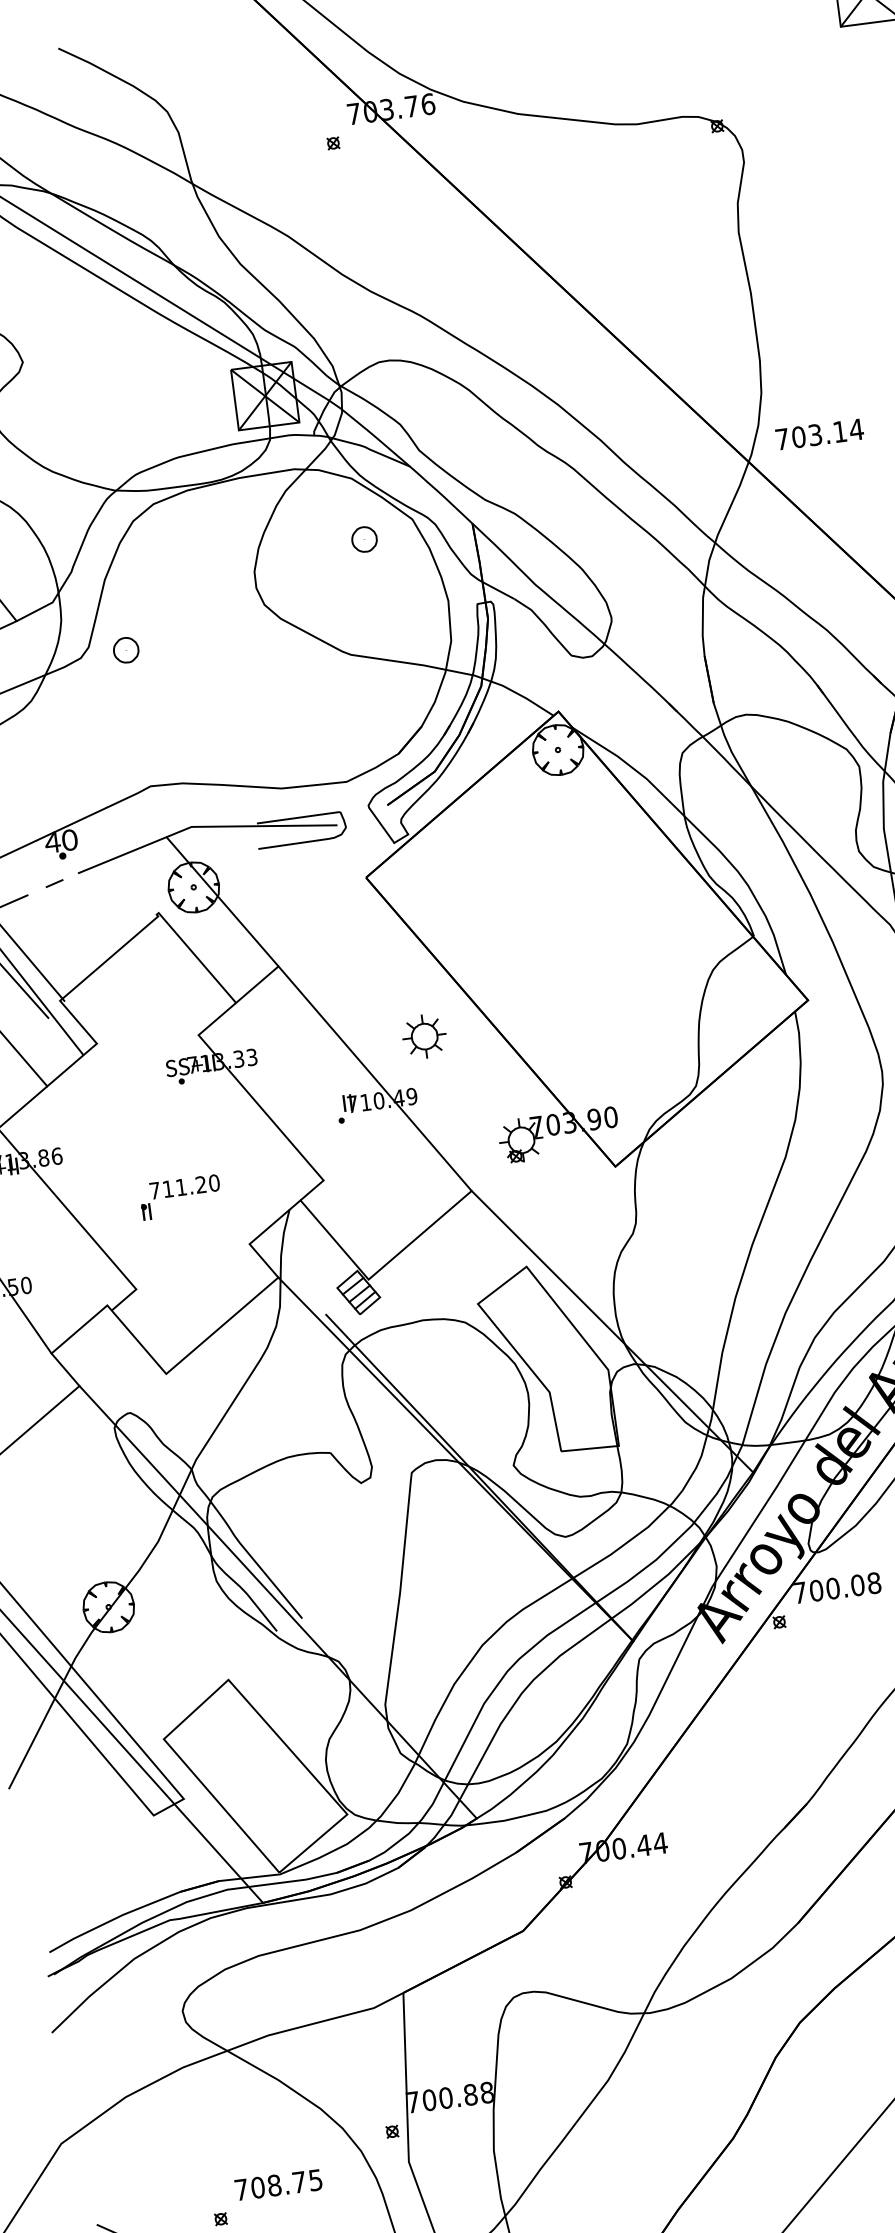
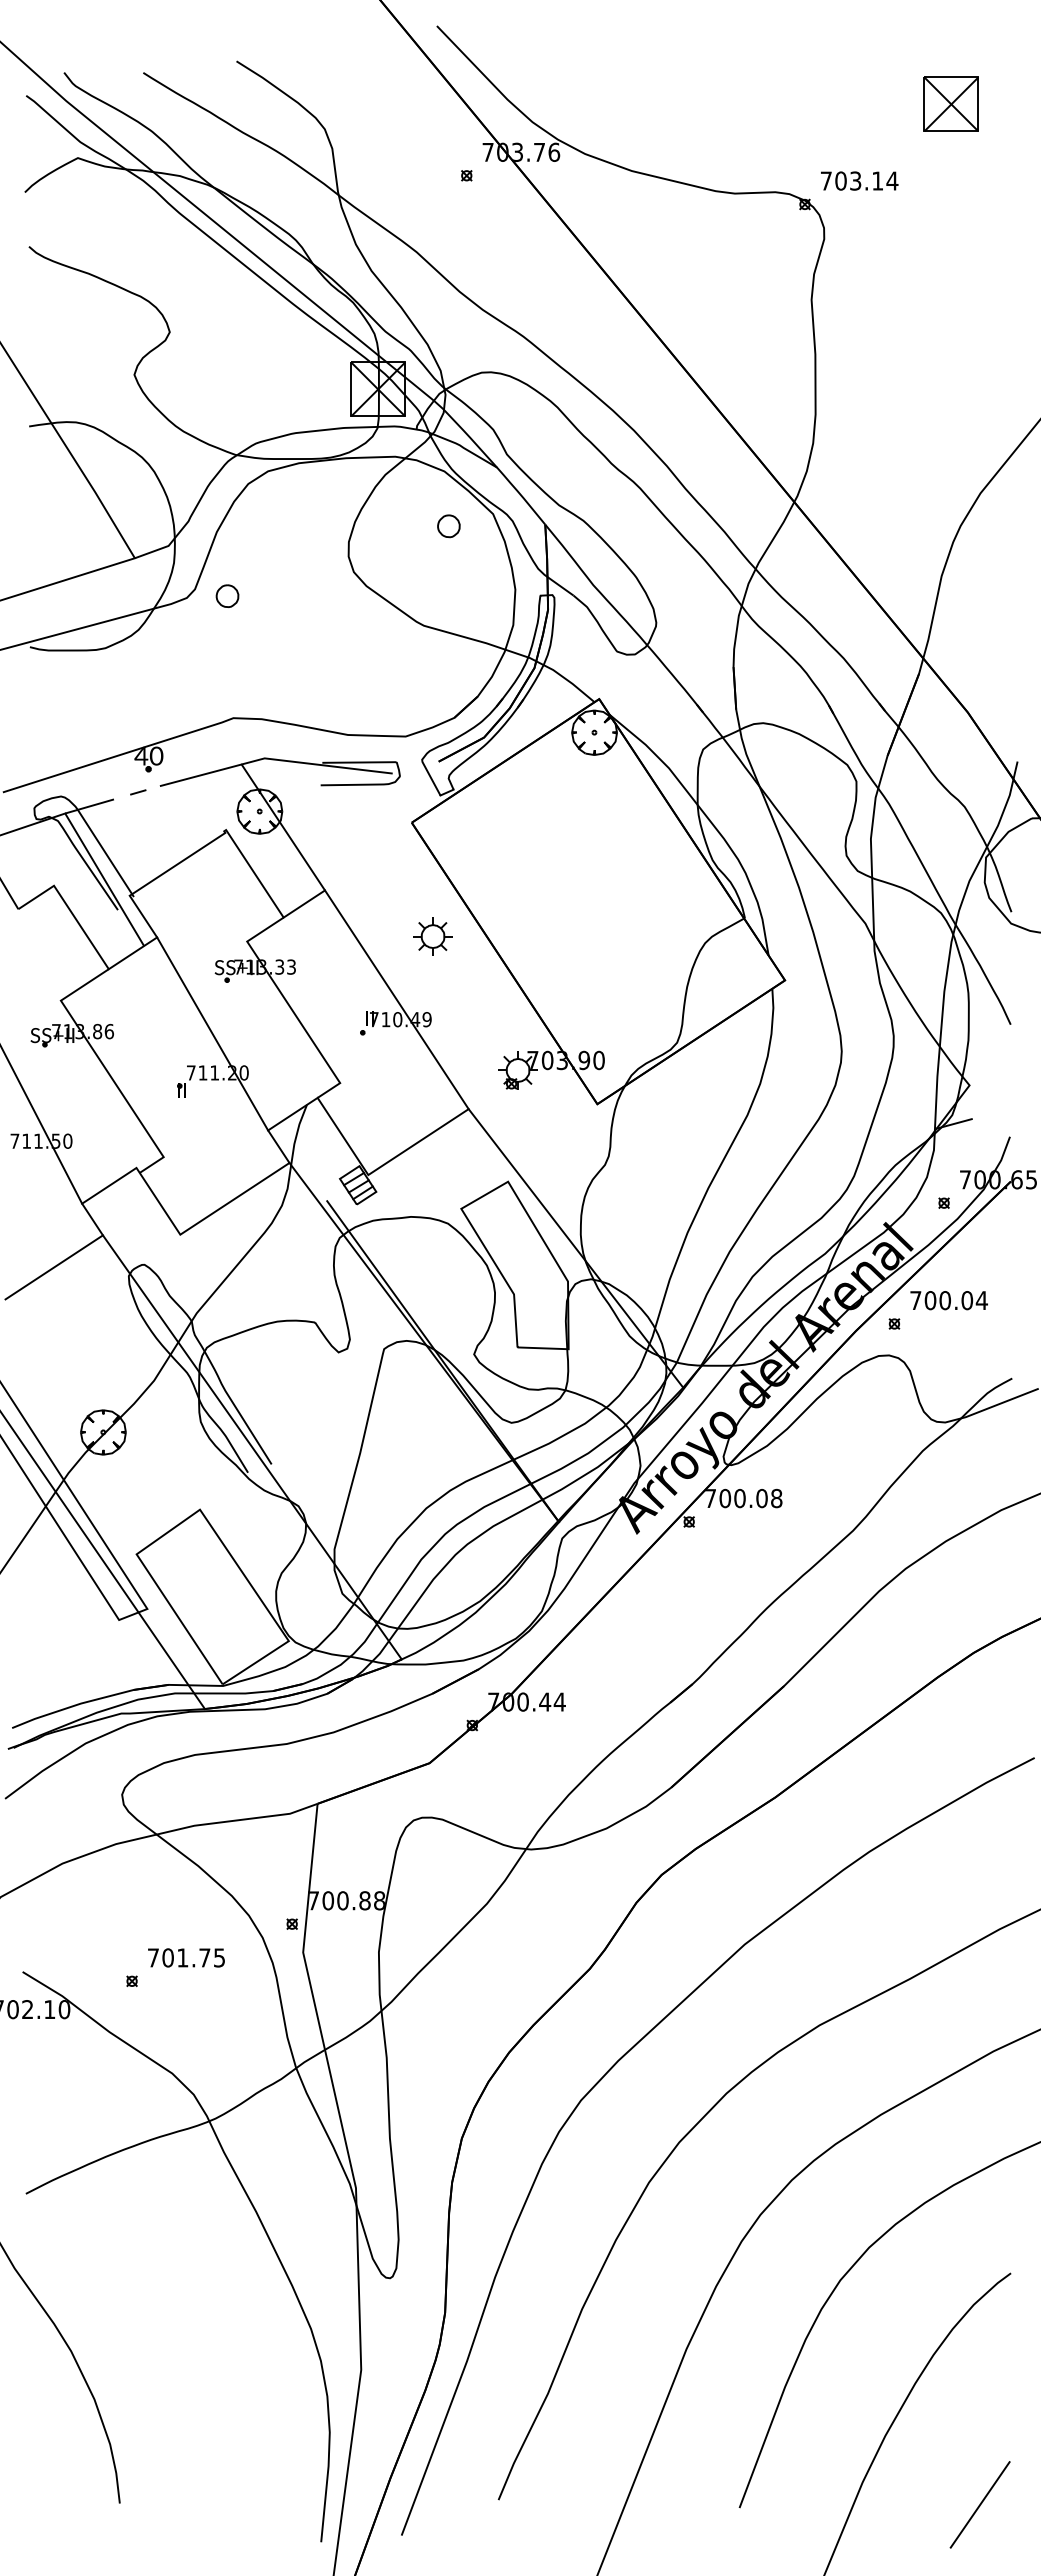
text: (819, 433) -> (859, 180), moved
part: (424, 1036) -> (432, 936), moved
line: (173, 1143) -> (212, 1033), added
text: (274, 2185) -> (182, 1957), 708.75 -> 701.75

